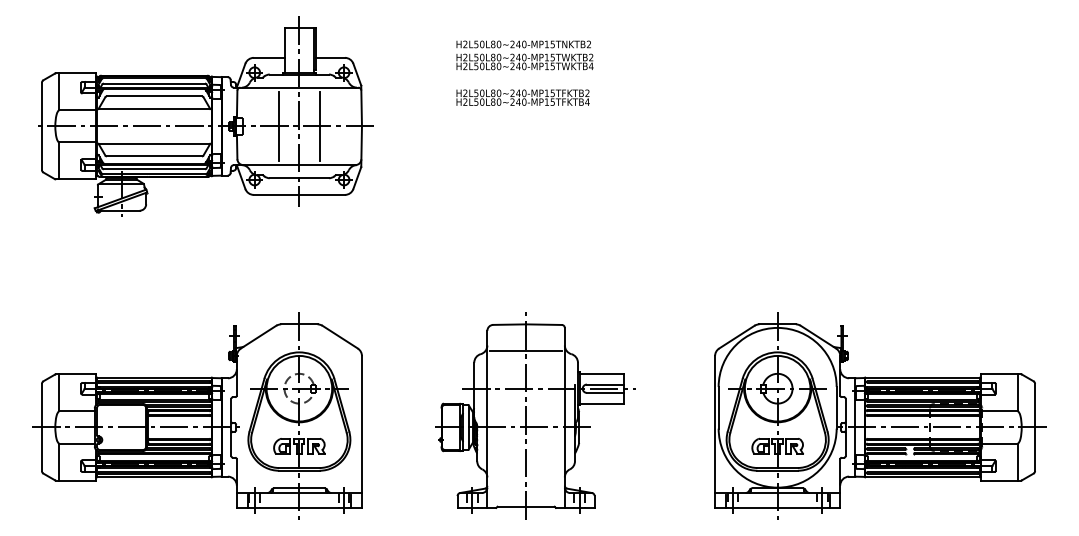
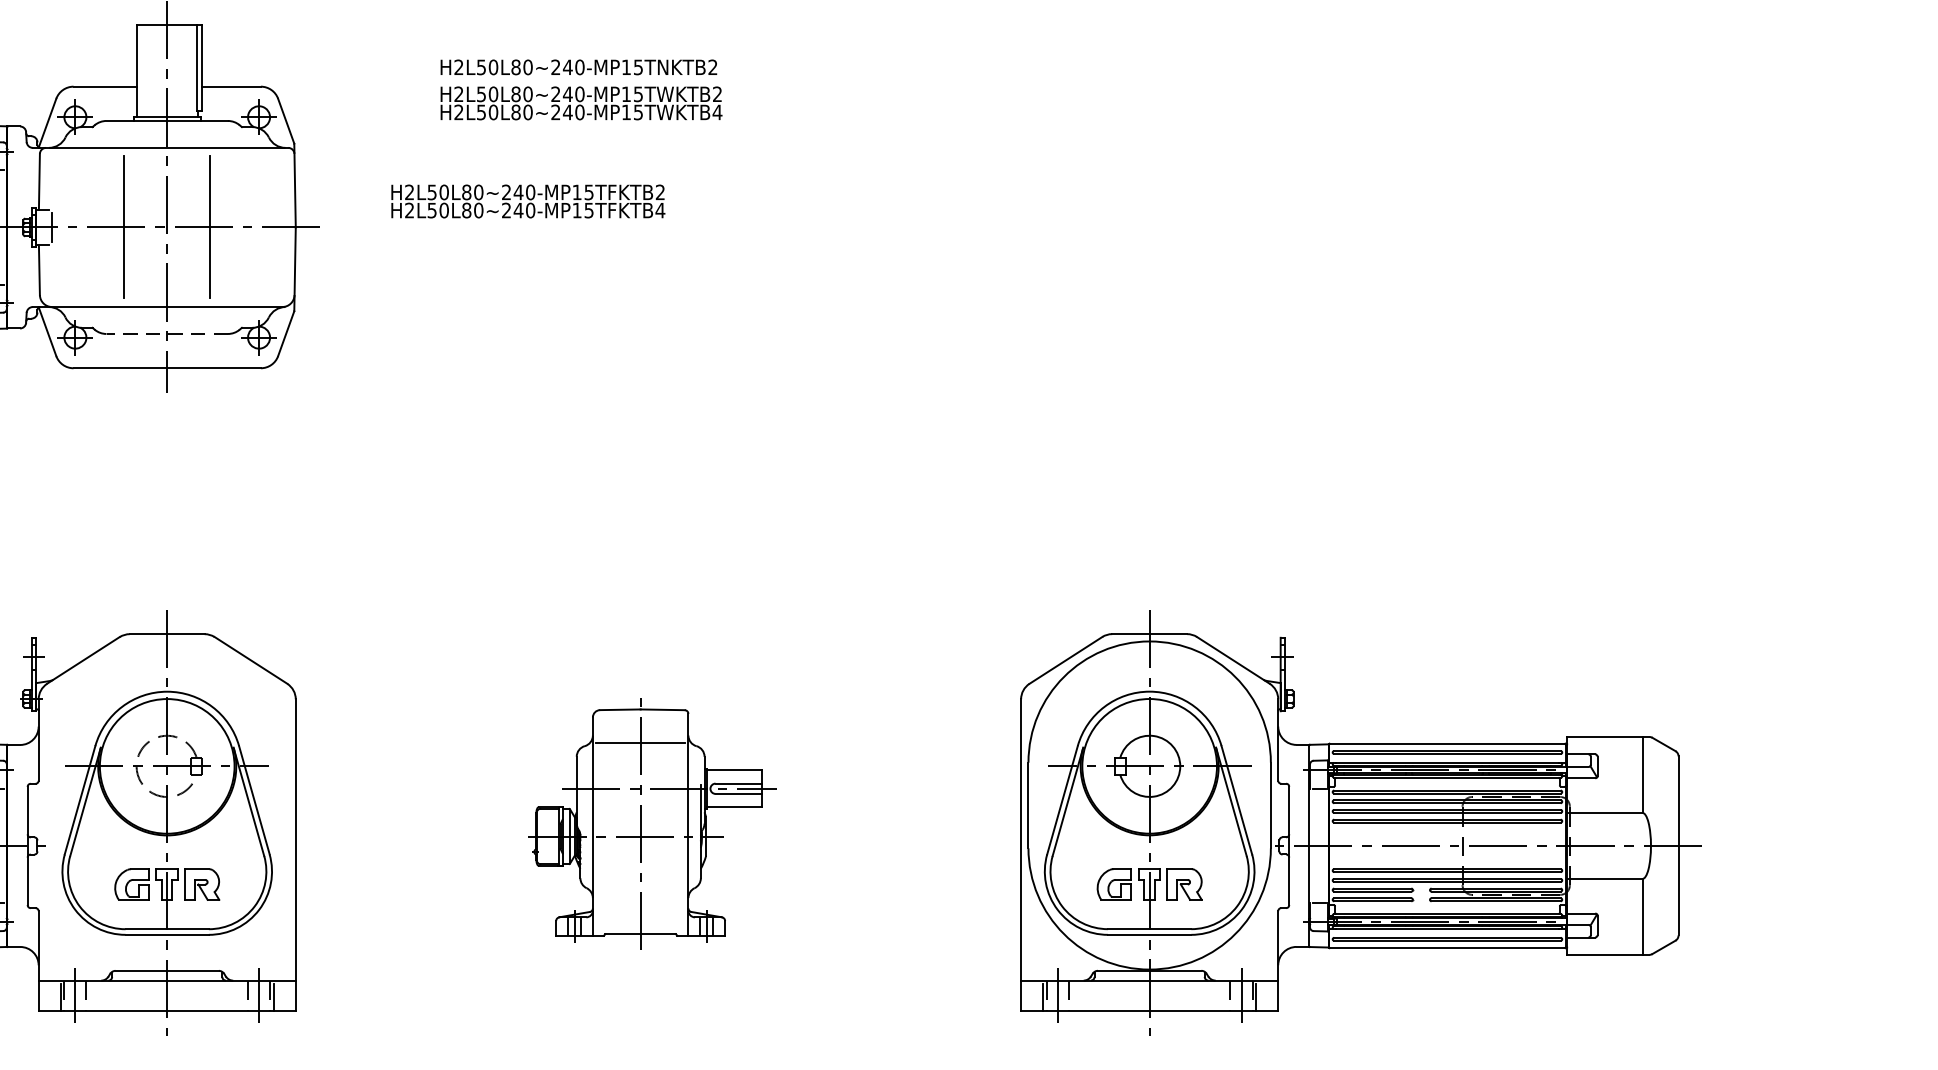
text: (524, 55) -> (580, 90), moved
text: (522, 97) -> (526, 200), moved
line: (299, 178) -> (167, 334), solid -> dashed
part: (535, 415) -> (652, 821), size x0.6

